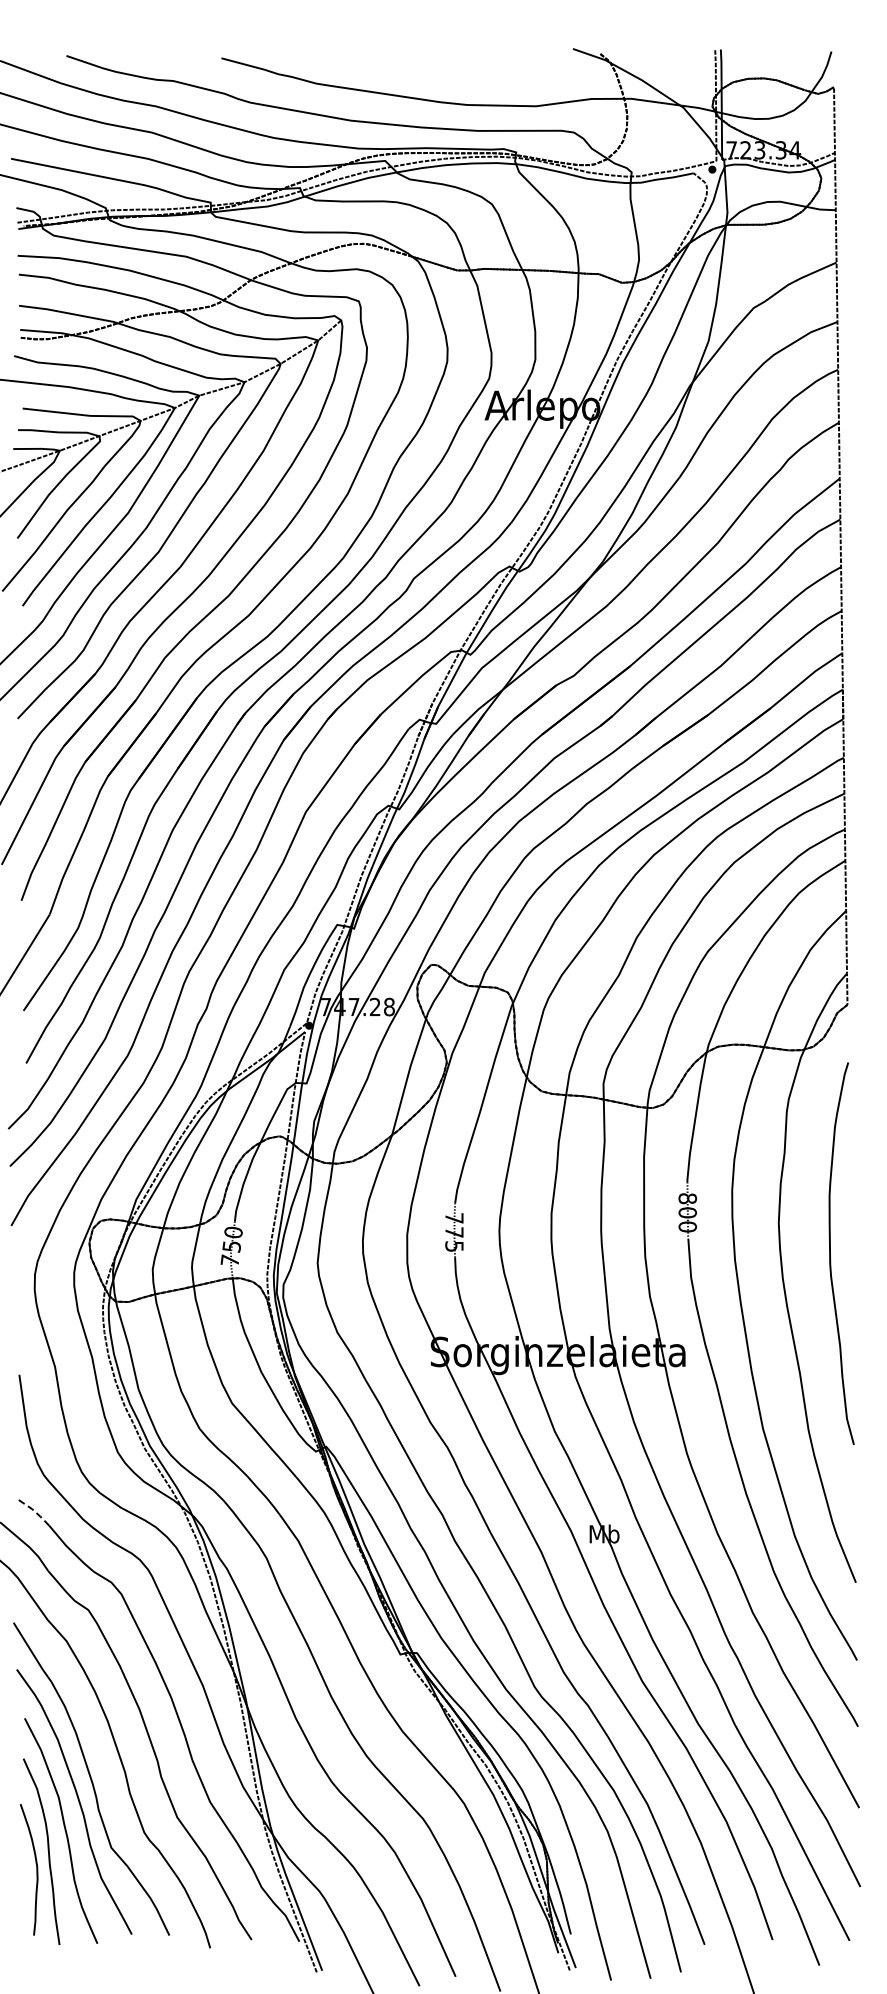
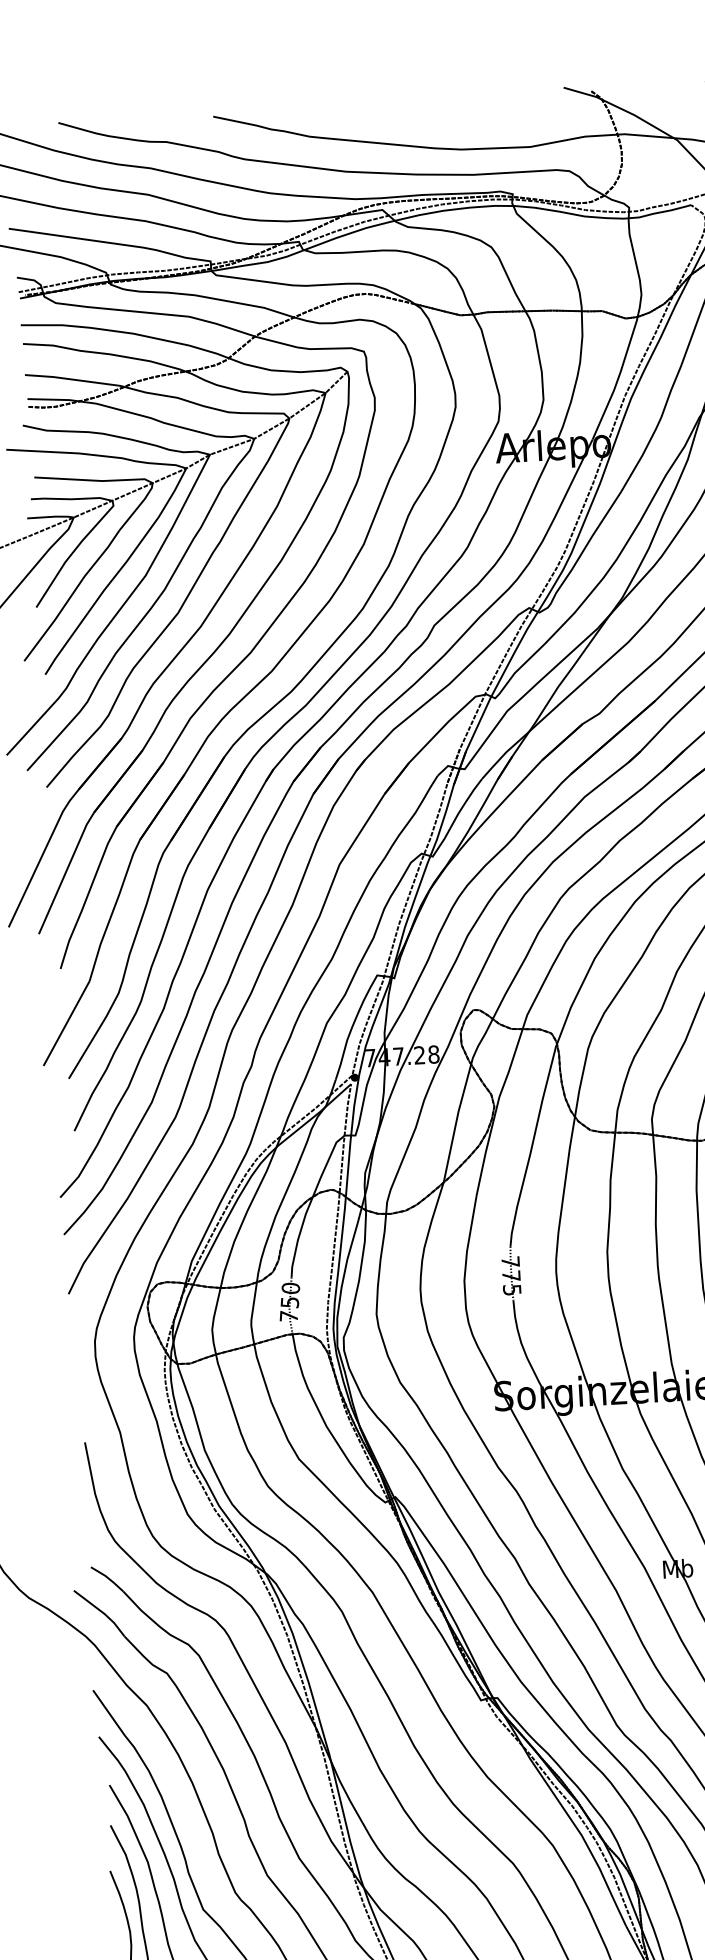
line: (34, 1511) -> (107, 1578), dashed -> solid

